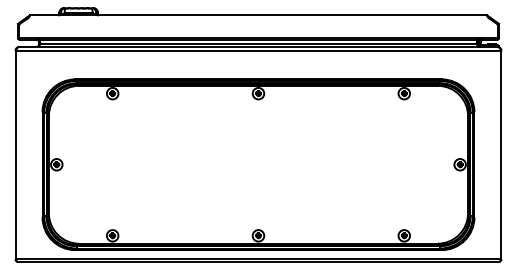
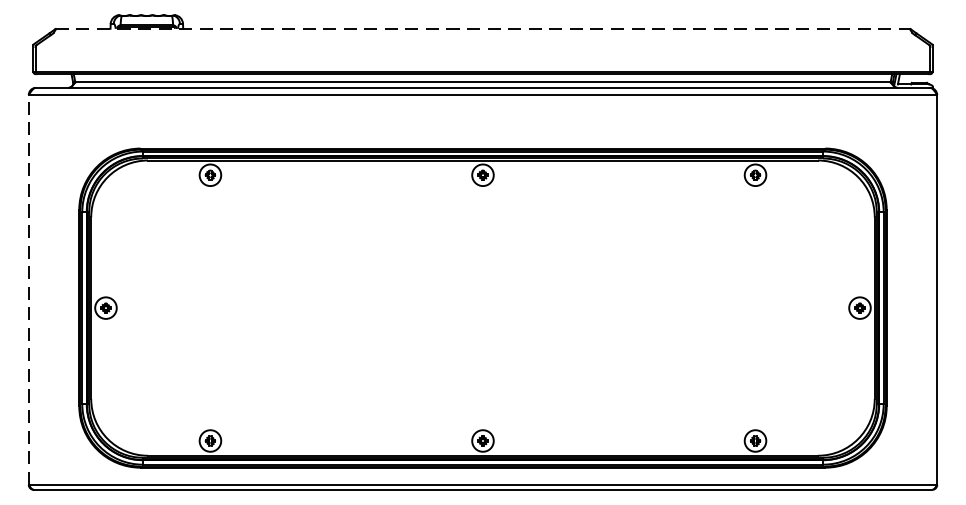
line: (258, 15) -> (483, 29), solid -> dashed
line: (15, 154) -> (28, 288), solid -> dashed

